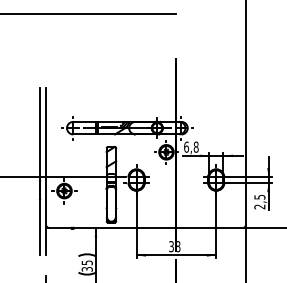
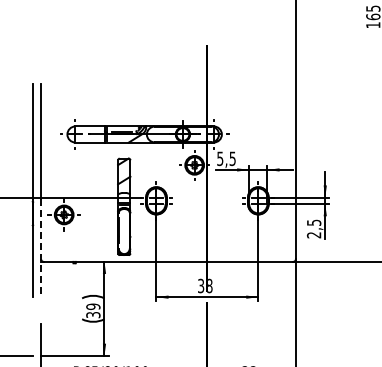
text: (191, 146) -> (226, 158), 6,8 -> 5,5
line: (46, 216) -> (41, 247), solid -> dashed
text: (87, 262) -> (93, 306), 35 -> 39

